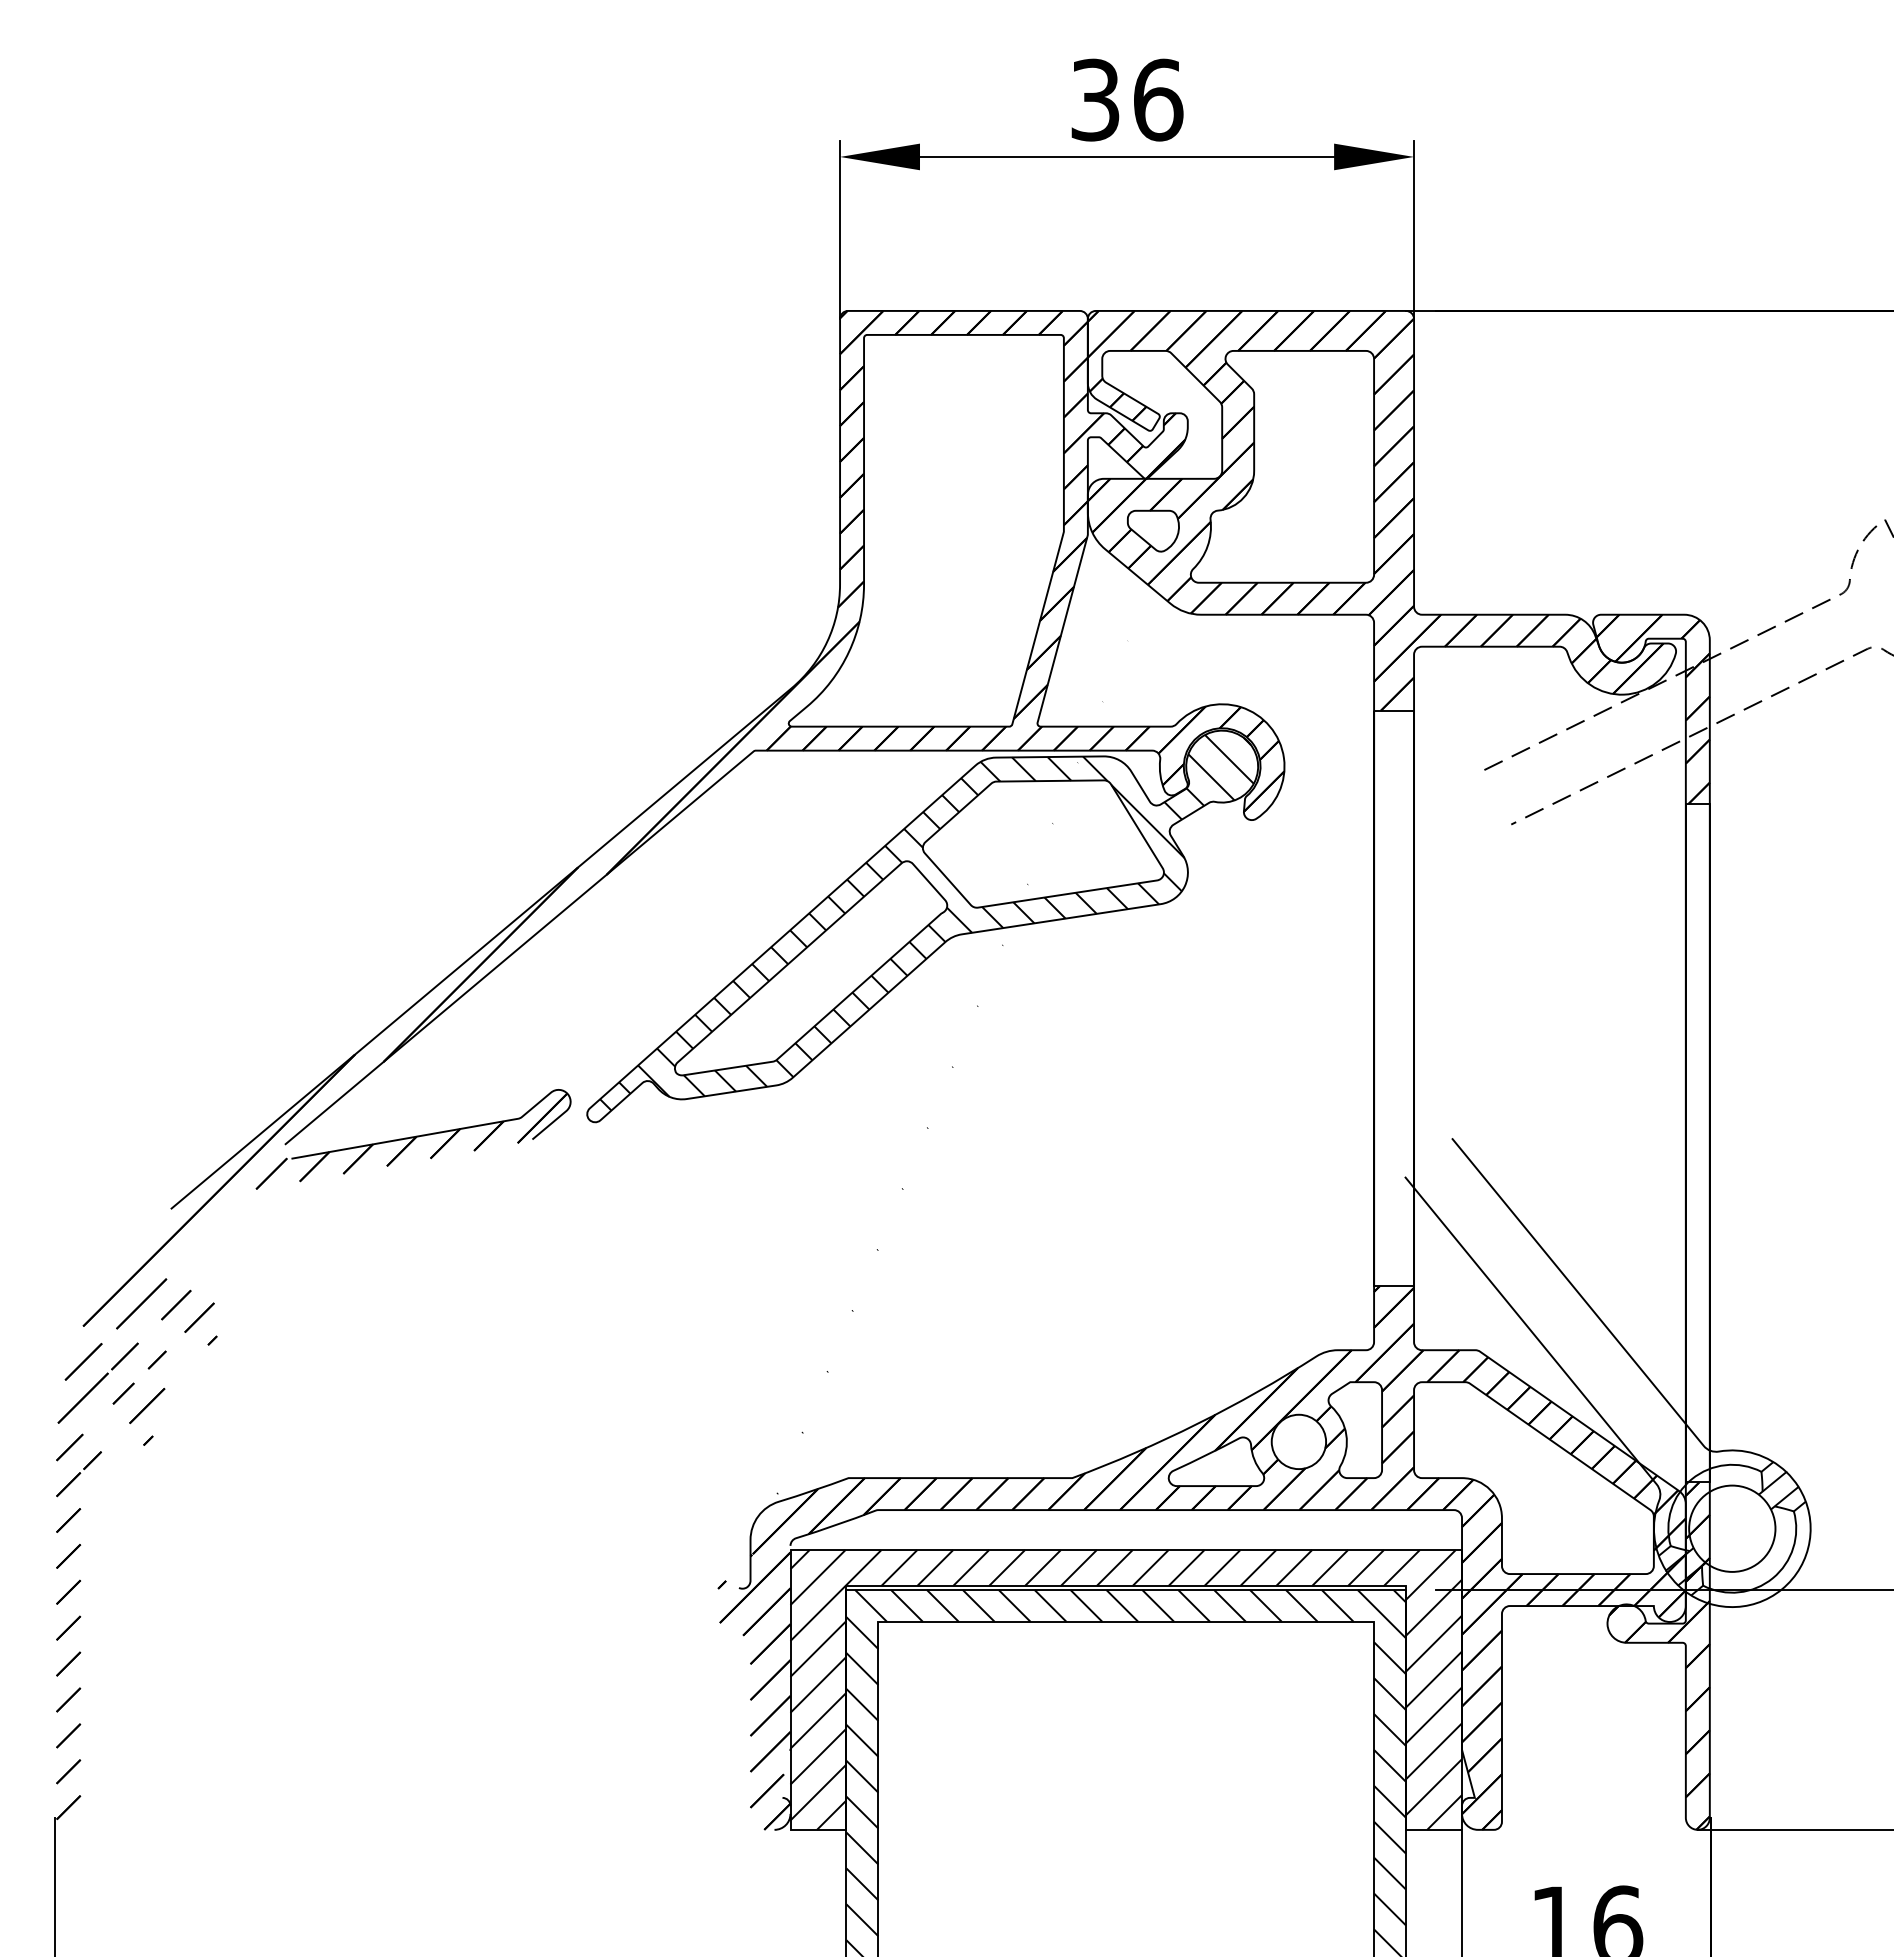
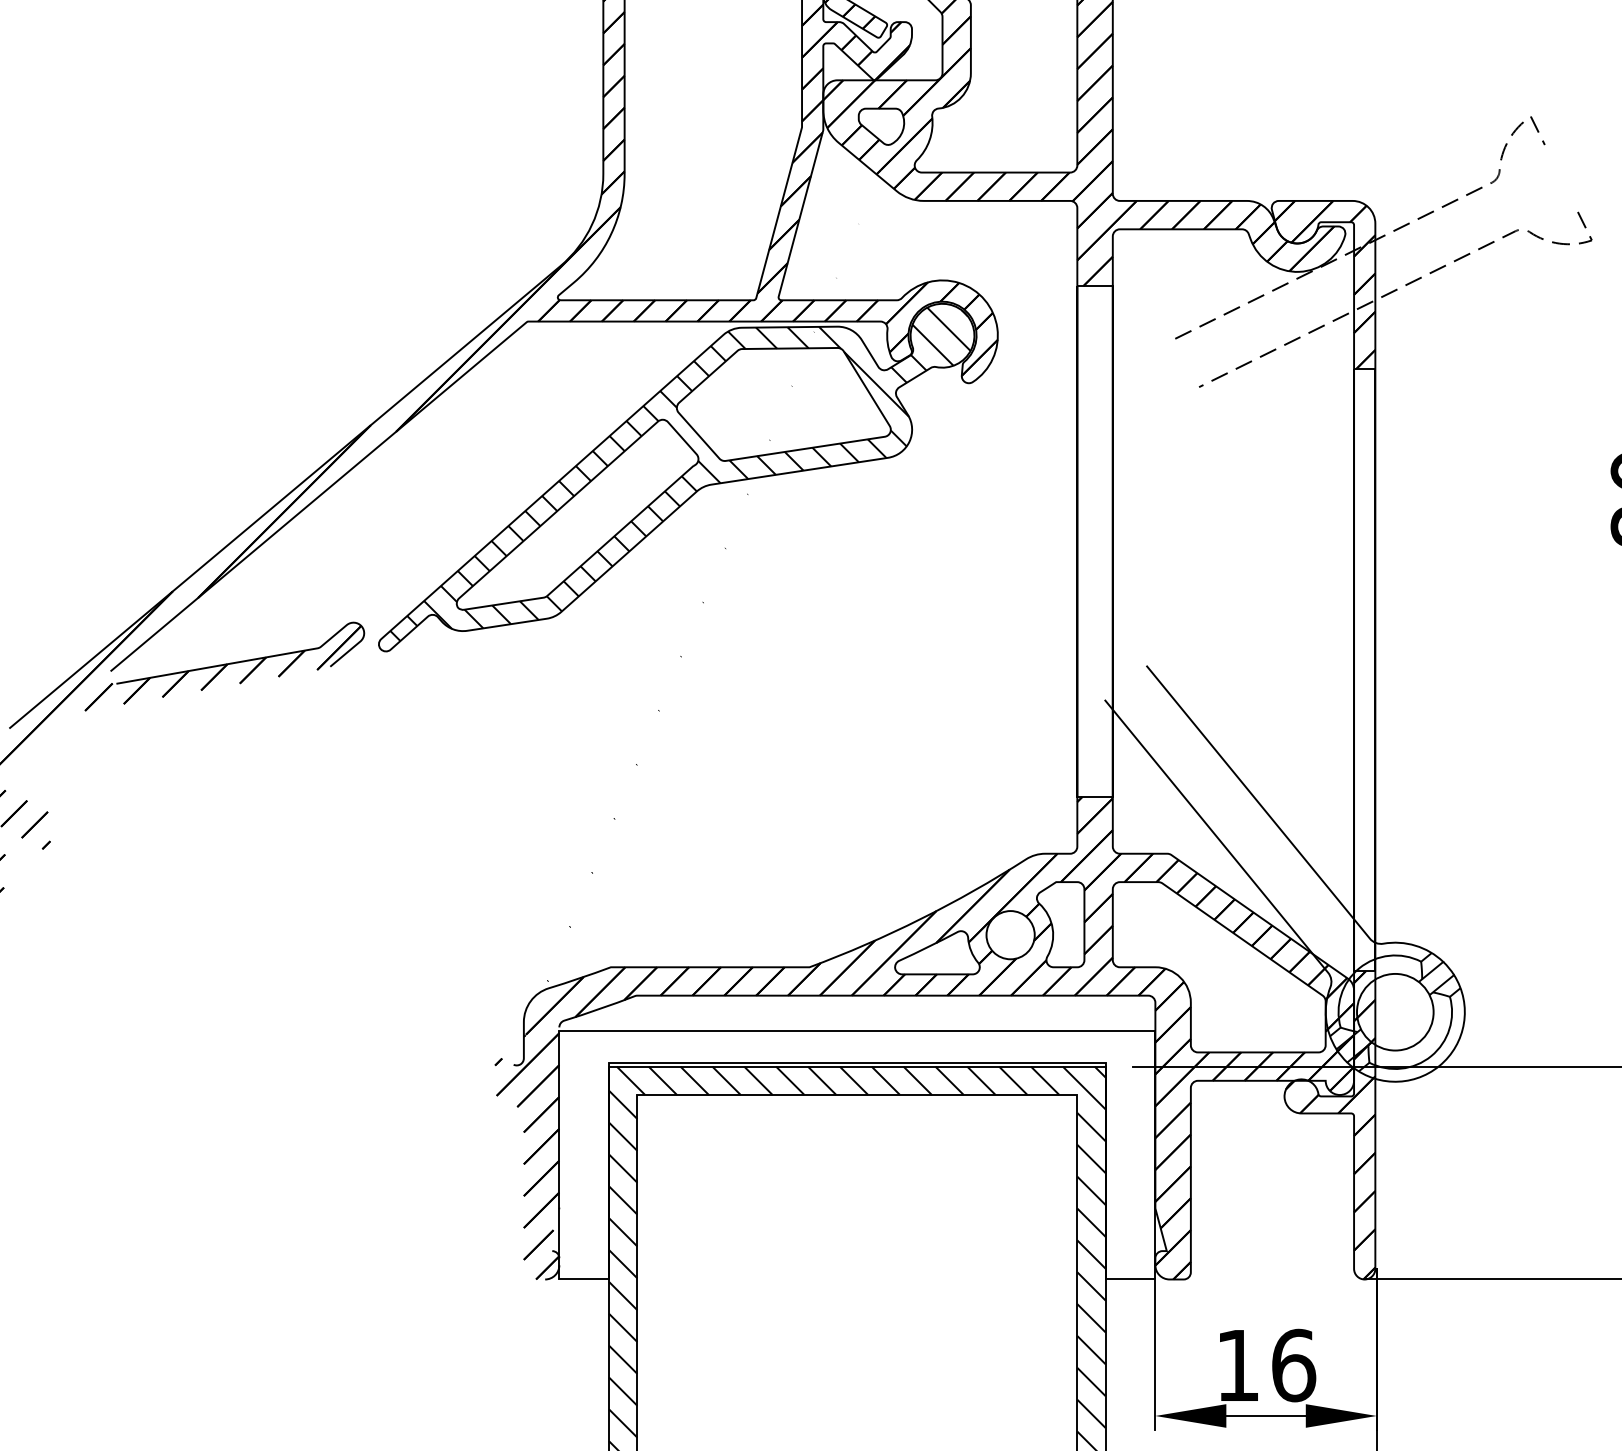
hatch: (1126, 1689) -> (857, 1154), removed

